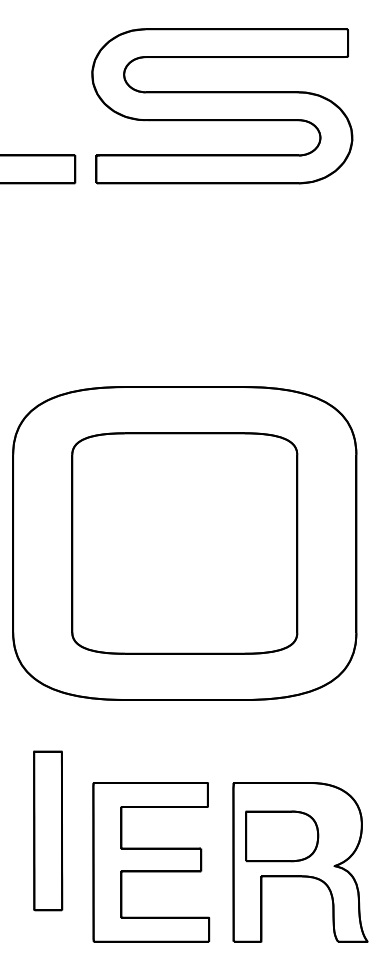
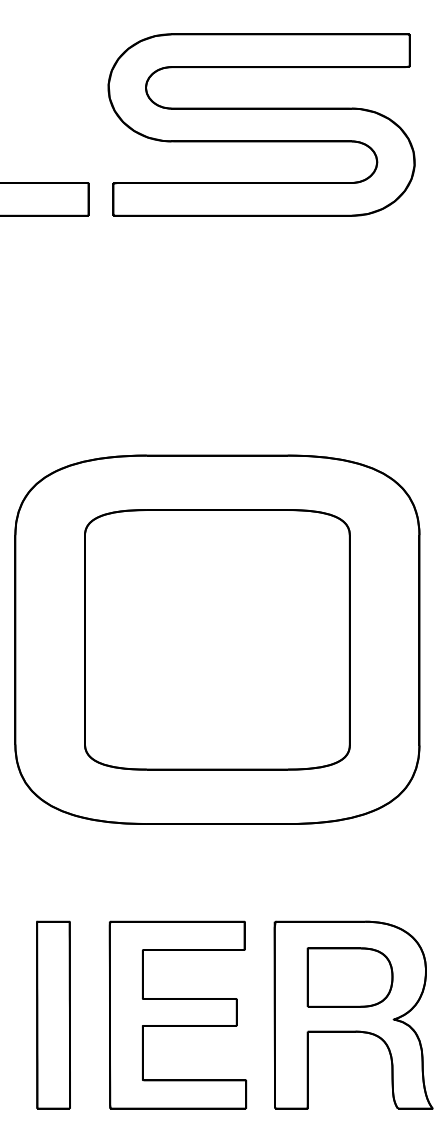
part: (48, 830) -> (53, 1014), moved
part: (281, 836) -> (349, 977), moved

